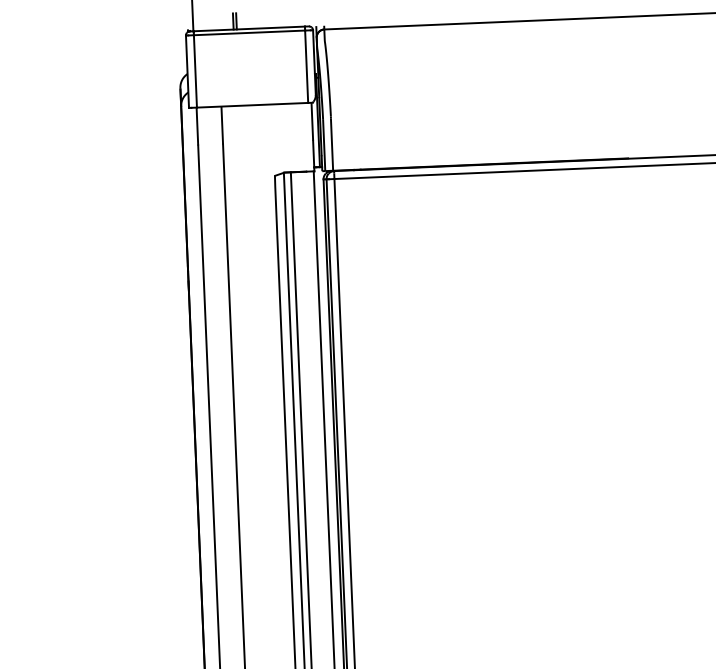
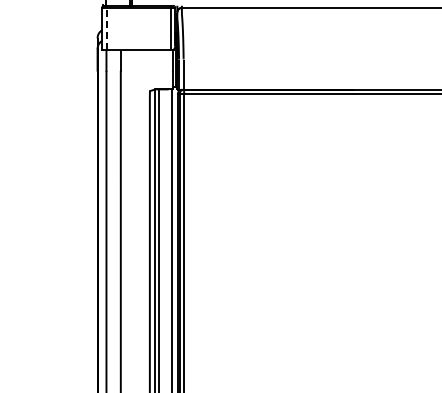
line: (195, 70) -> (106, 28), solid -> dashed

